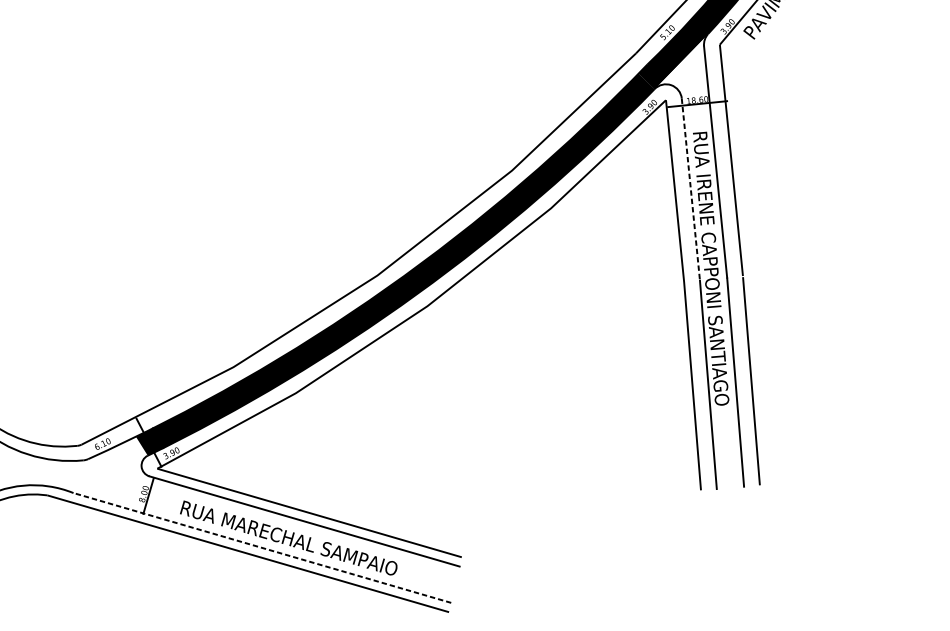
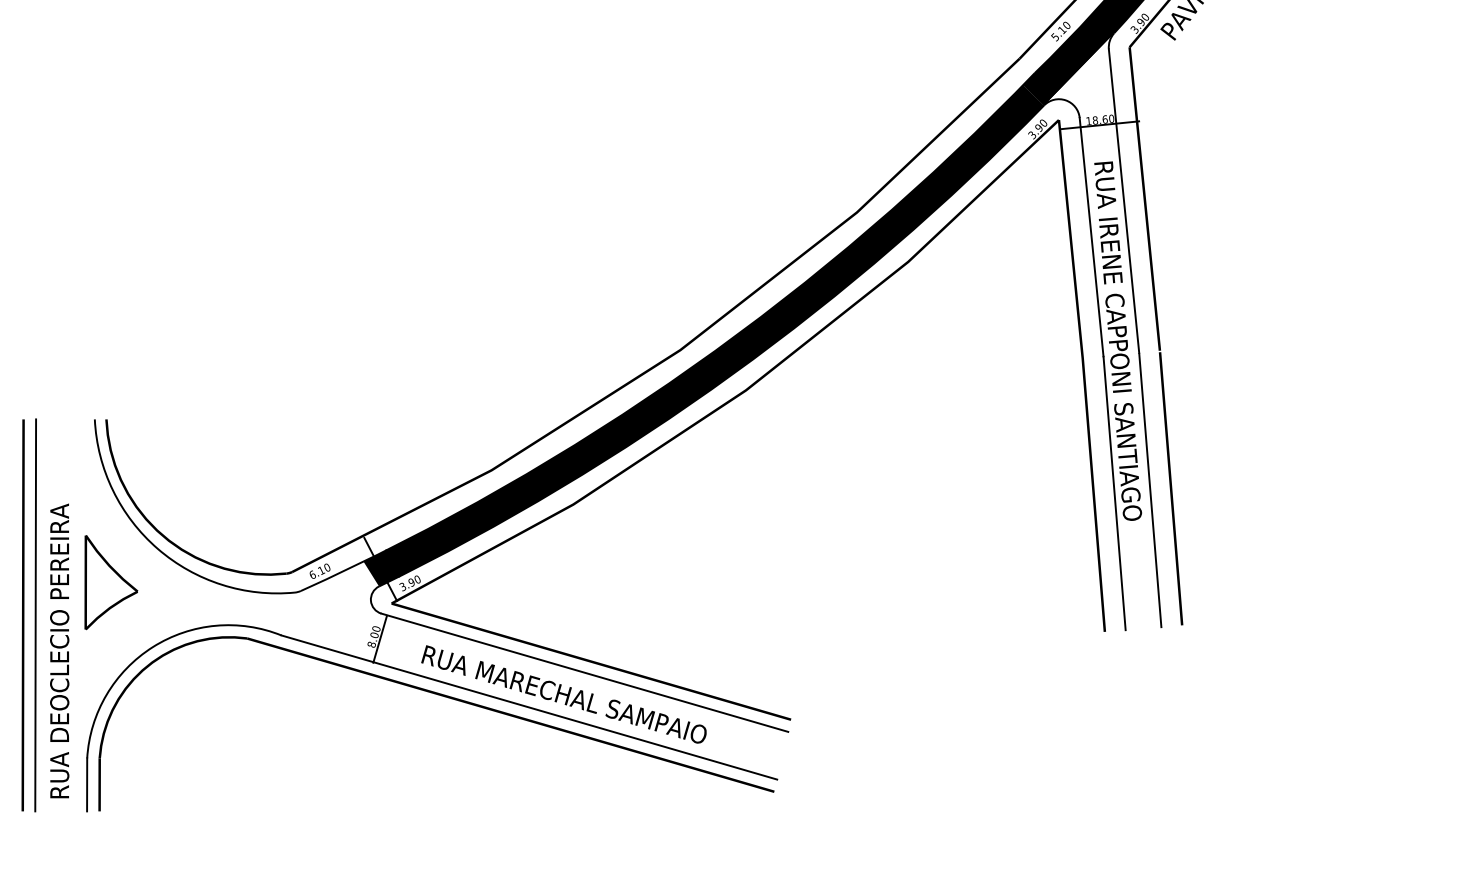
line: (690, 189) -> (1091, 237), dashed -> solid
line: (261, 547) -> (528, 707), dashed -> solid

